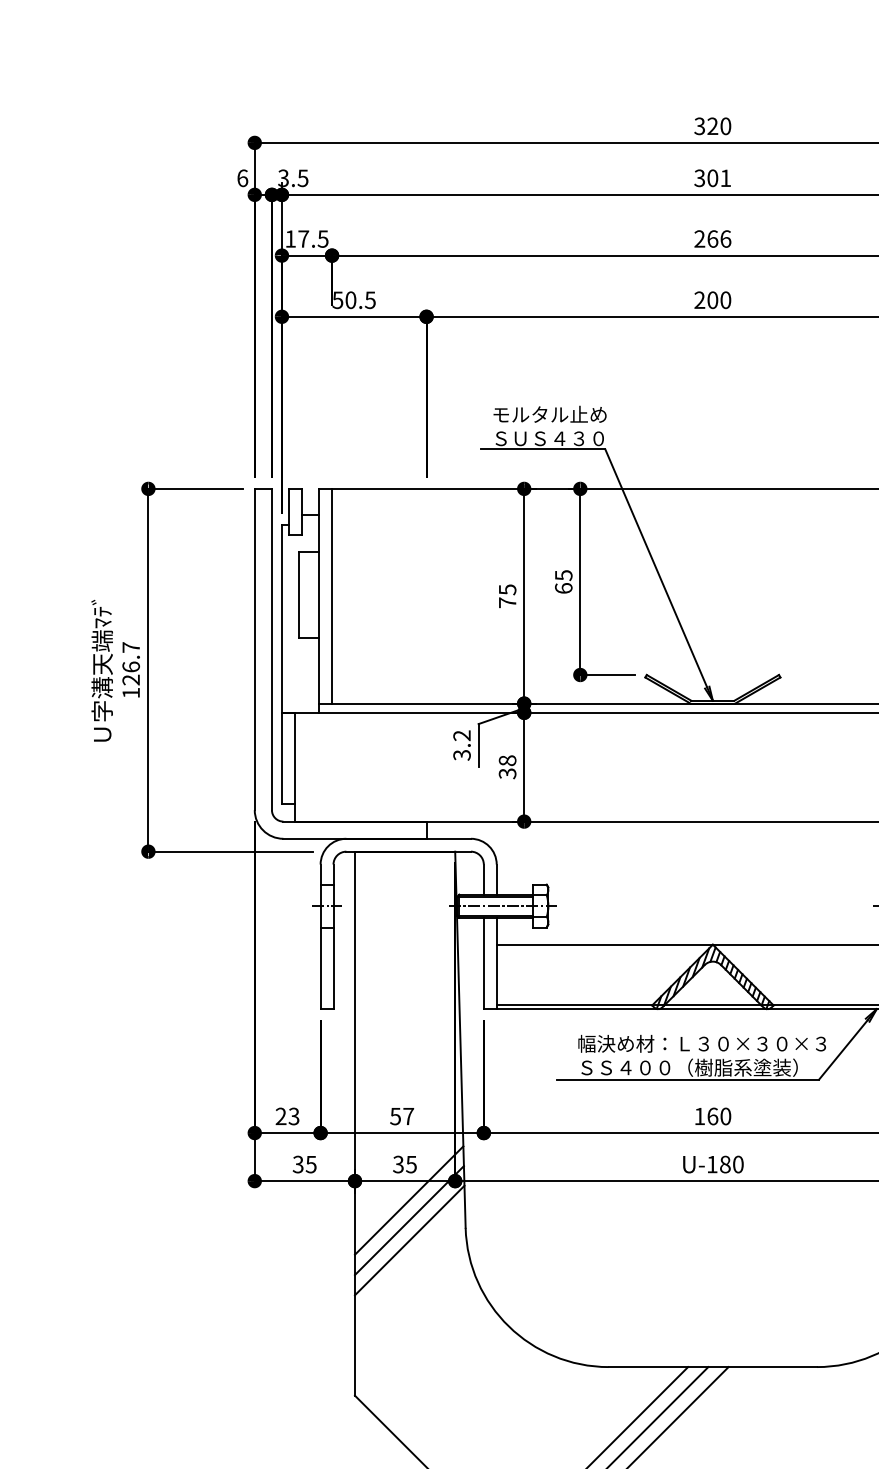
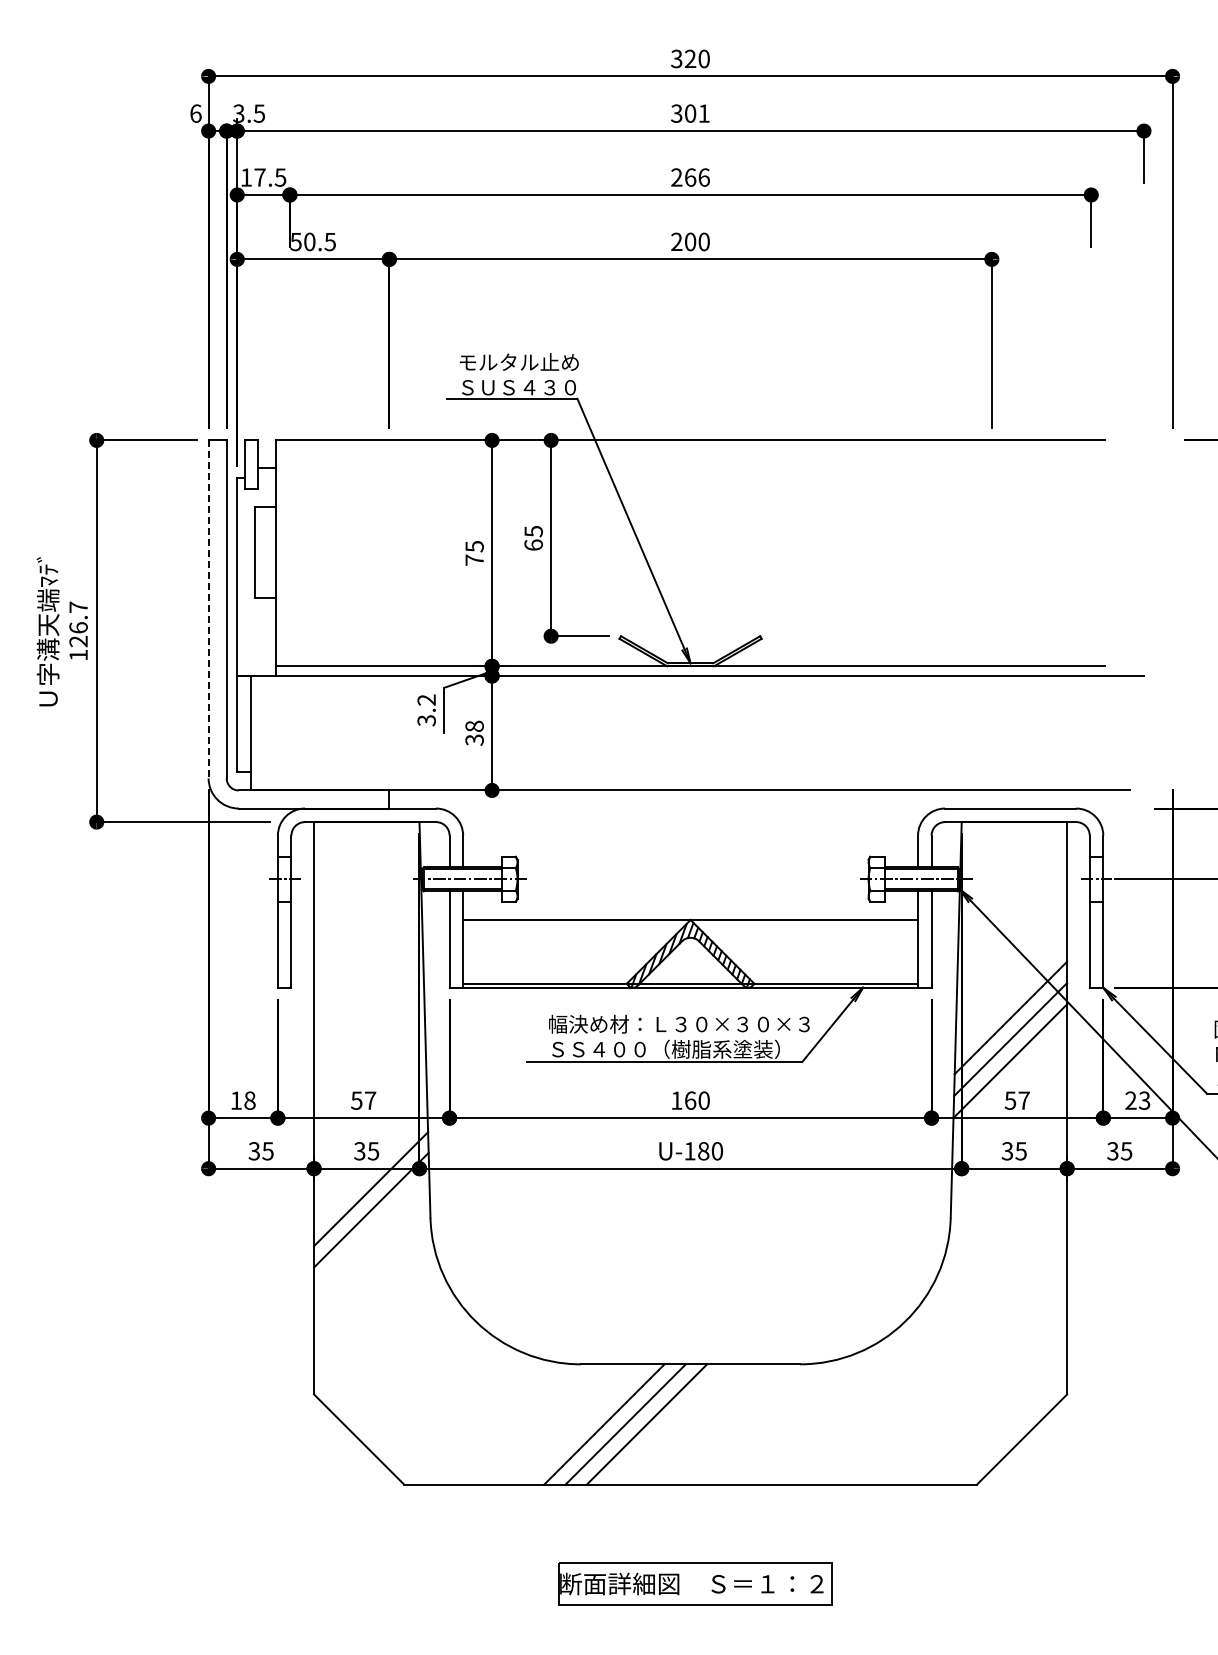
line: (331, 596) -> (289, 553), removed
line: (254, 649) -> (208, 609), solid -> dashed
text: (286, 1116) -> (242, 1100), 23 -> 18
line: (409, 1239) -> (371, 1230), removed

